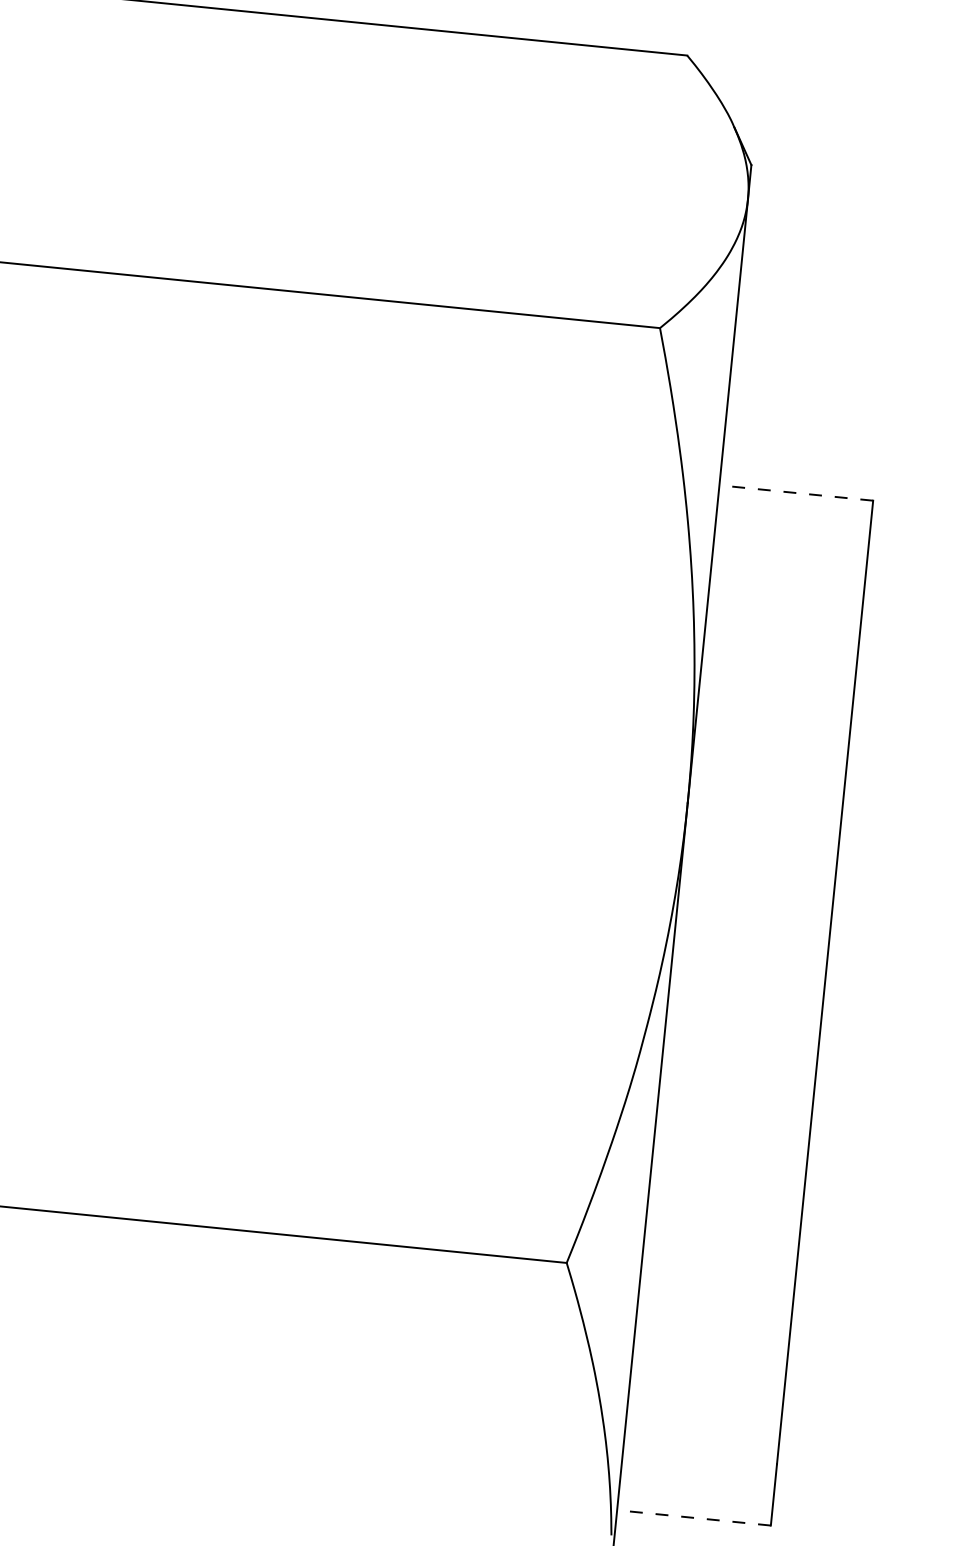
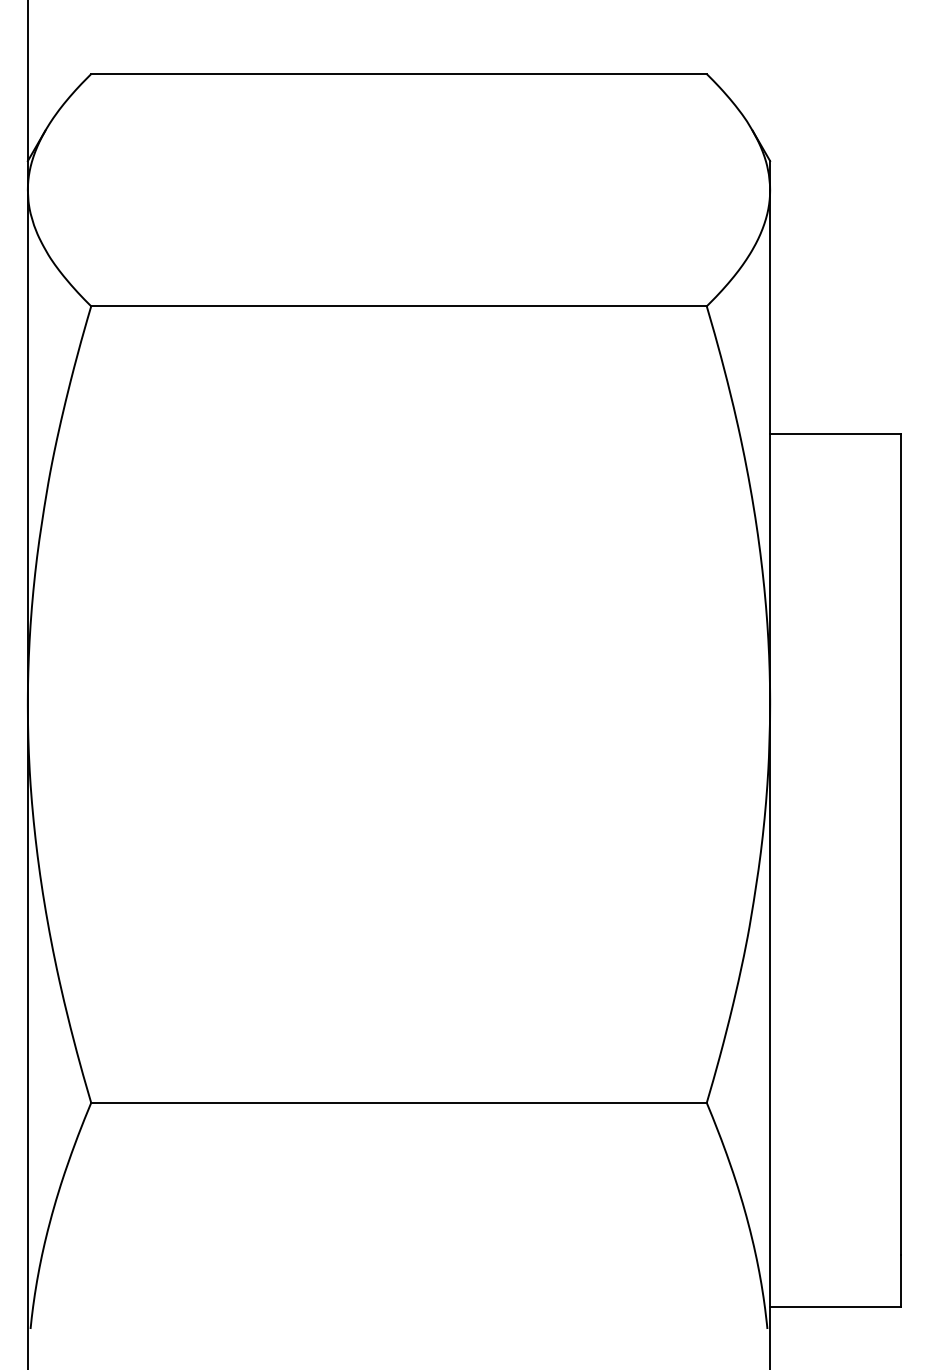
line: (796, 492) -> (835, 433), dashed -> solid
line: (693, 1518) -> (835, 1307), dashed -> solid

